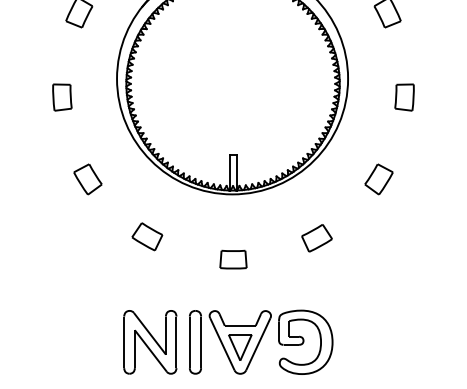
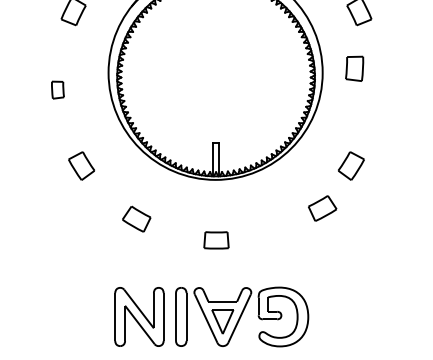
part: (62, 97) -> (58, 90), size x0.7
part: (404, 97) -> (354, 68), moved
part: (316, 238) -> (322, 208), moved

